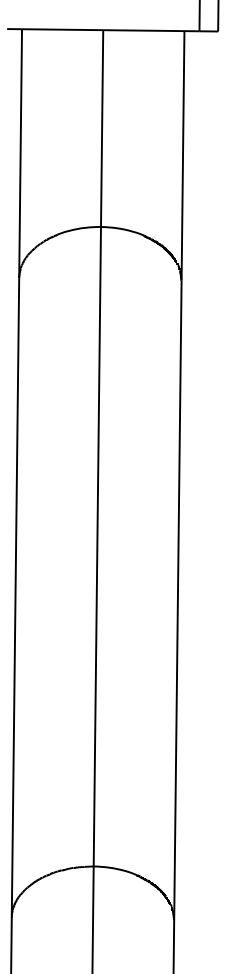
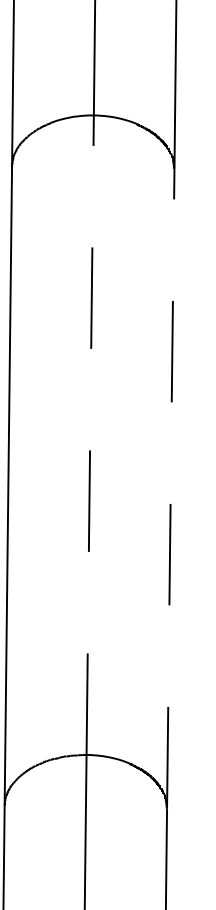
line: (97, 546) -> (90, 434), solid -> dashed
line: (177, 600) -> (170, 488), solid -> dashed

